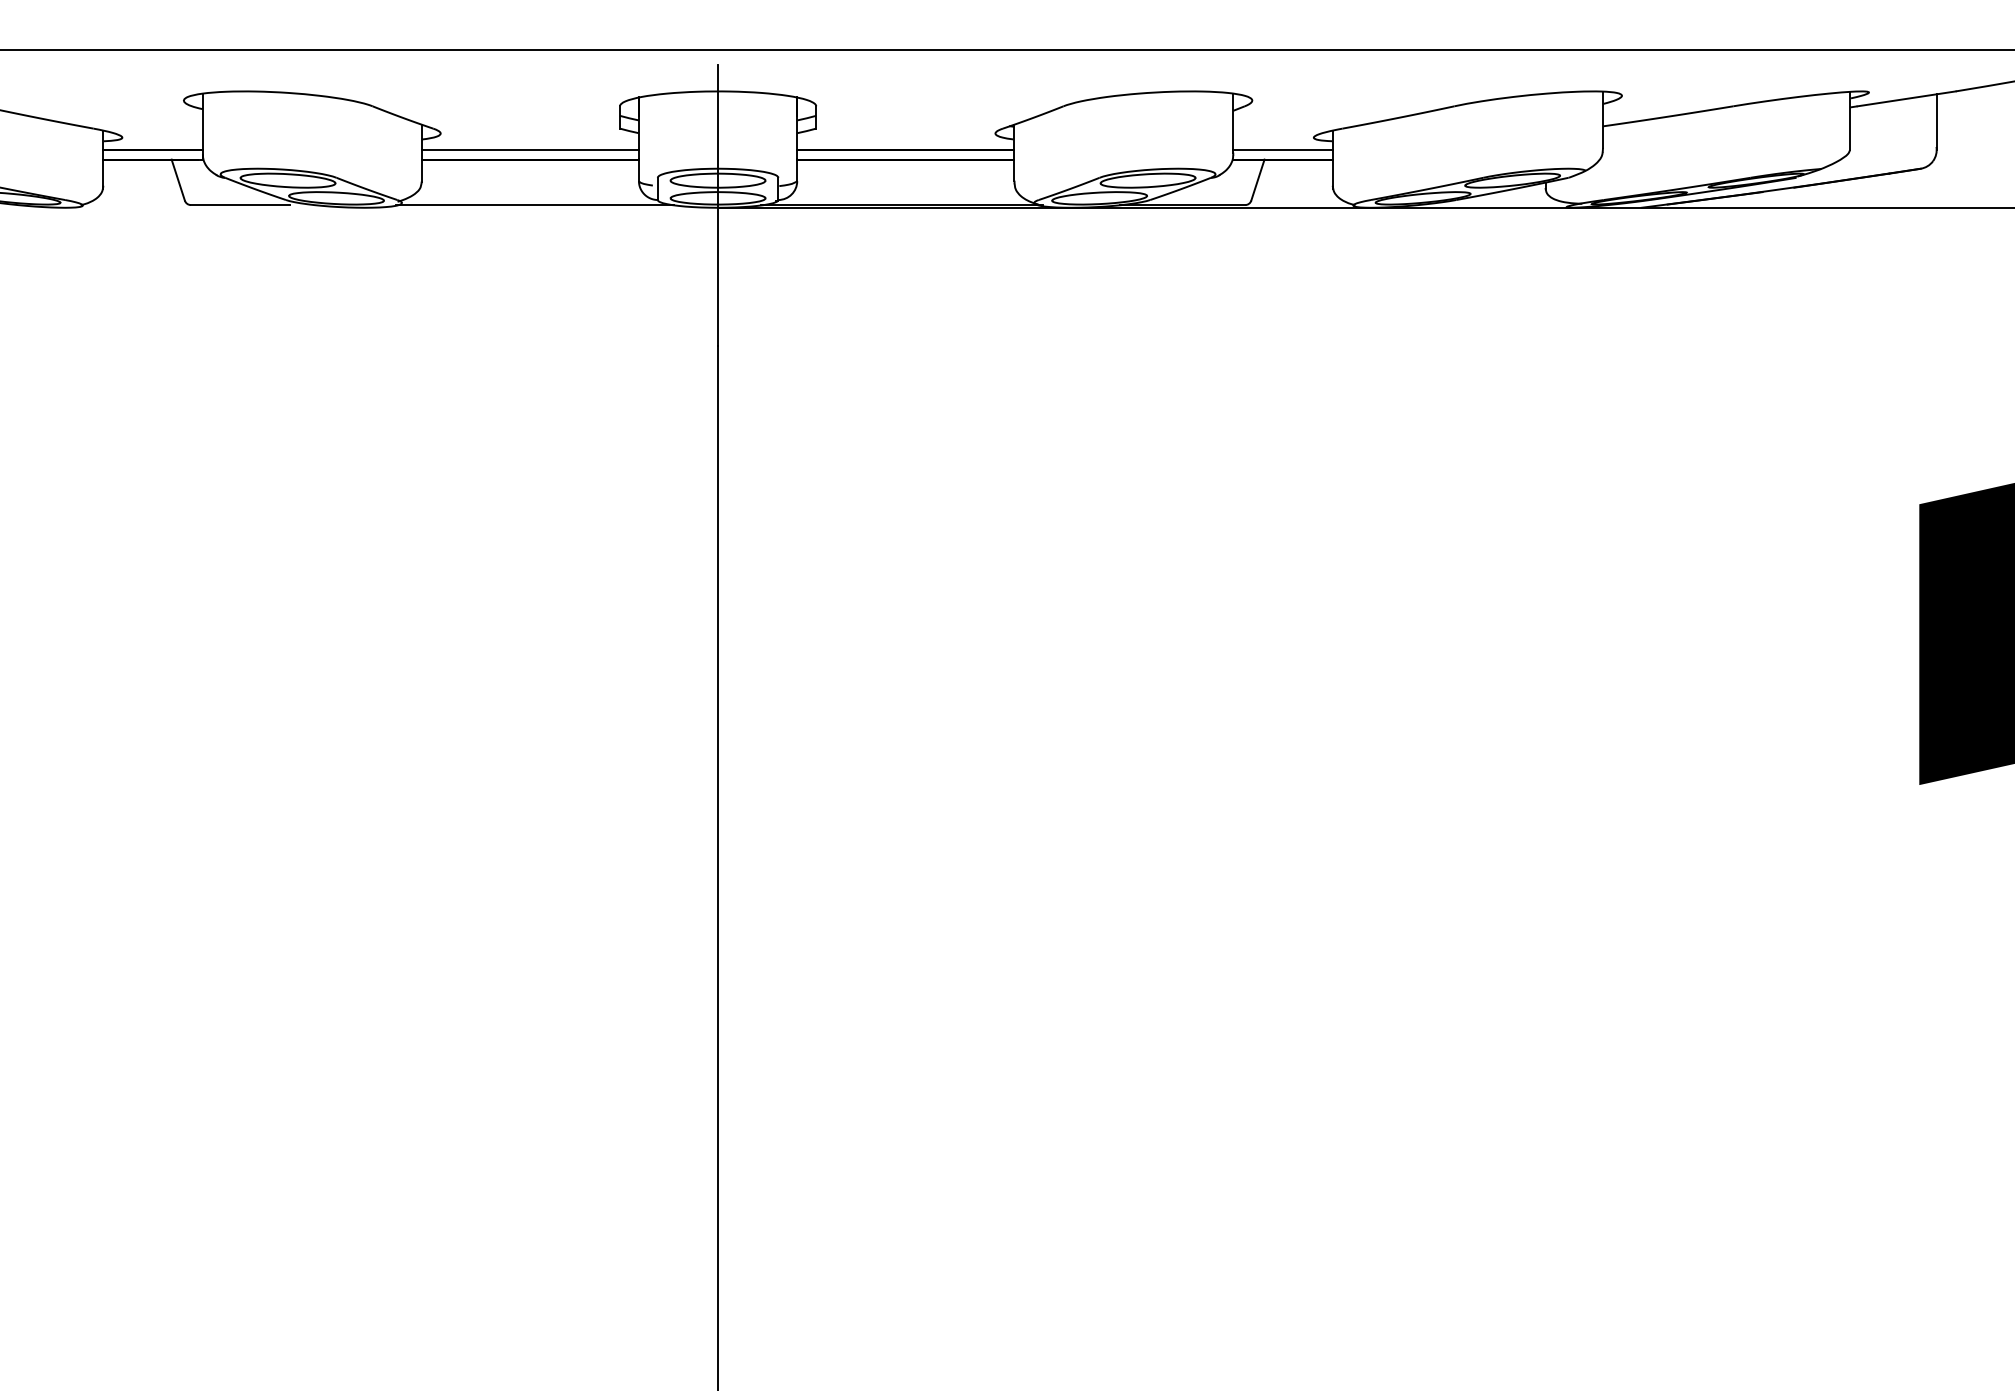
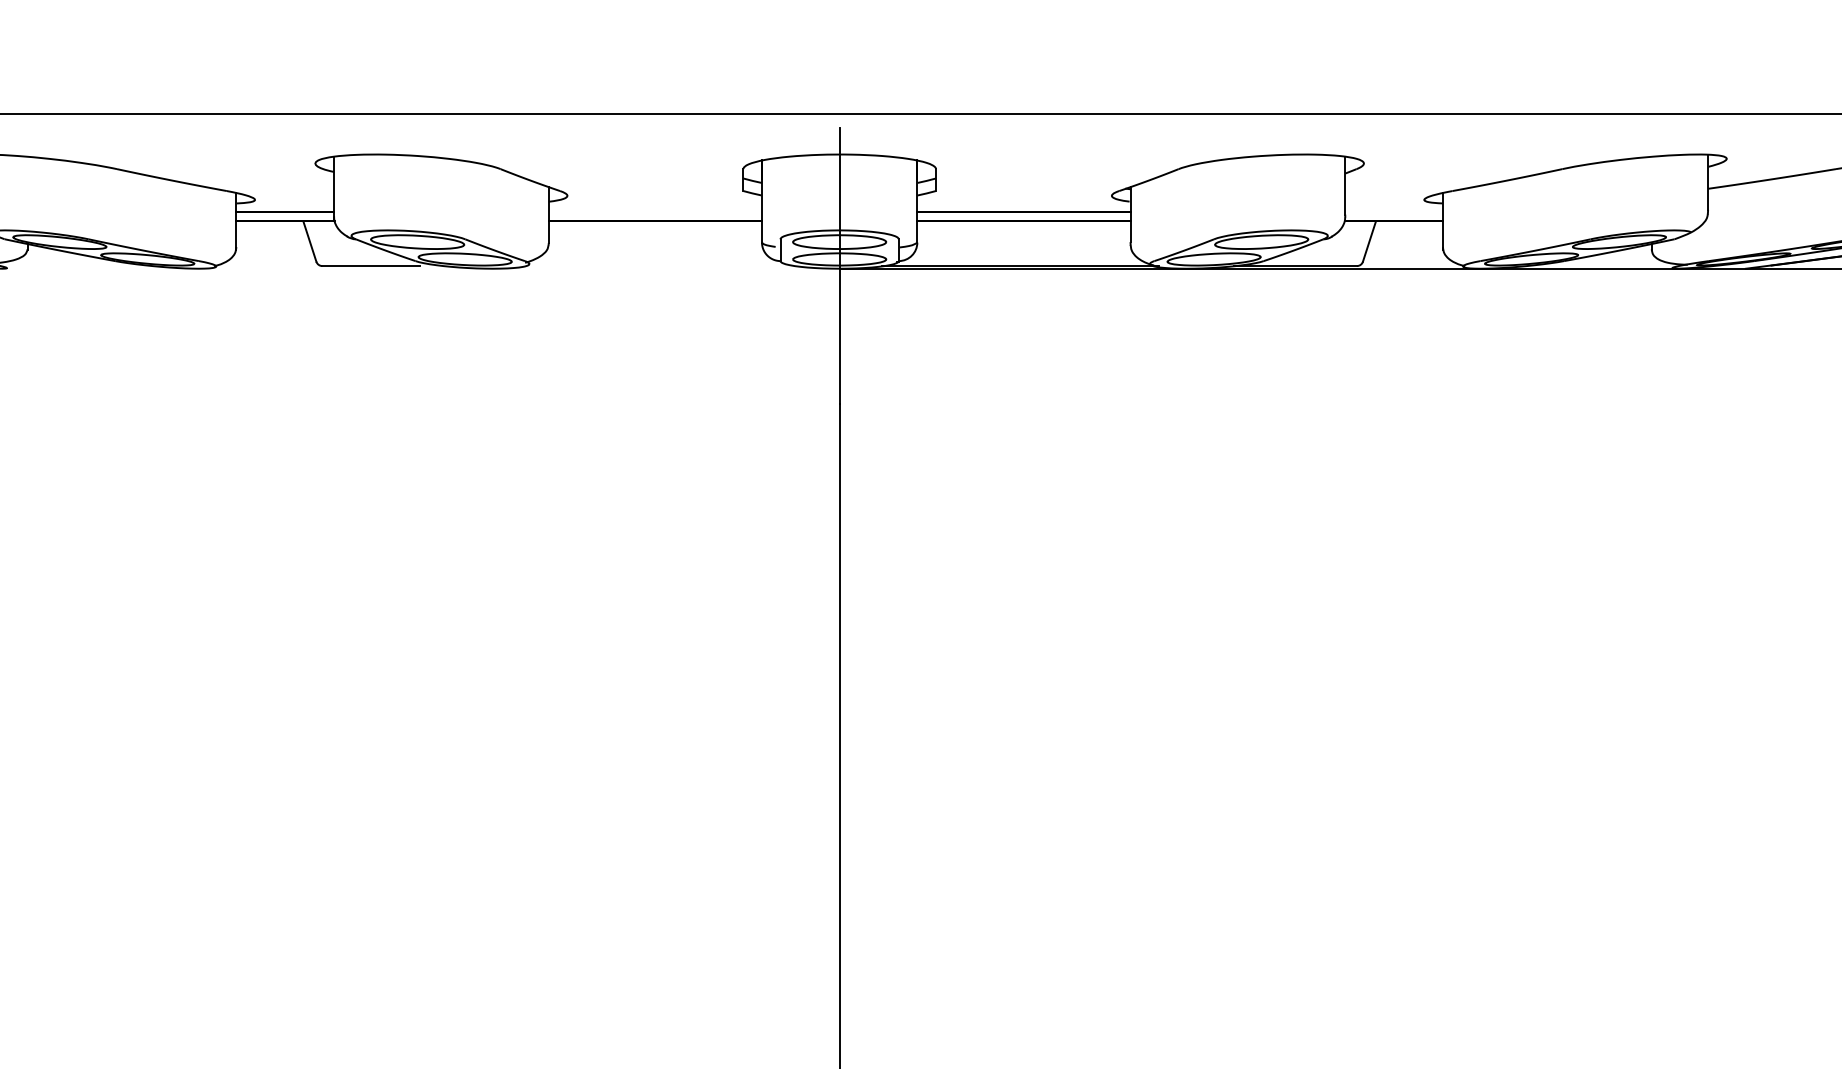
line: (529, 149) -> (654, 211), removed
line: (1282, 149) -> (1393, 211), removed
line: (534, 205) -> (659, 266), removed

